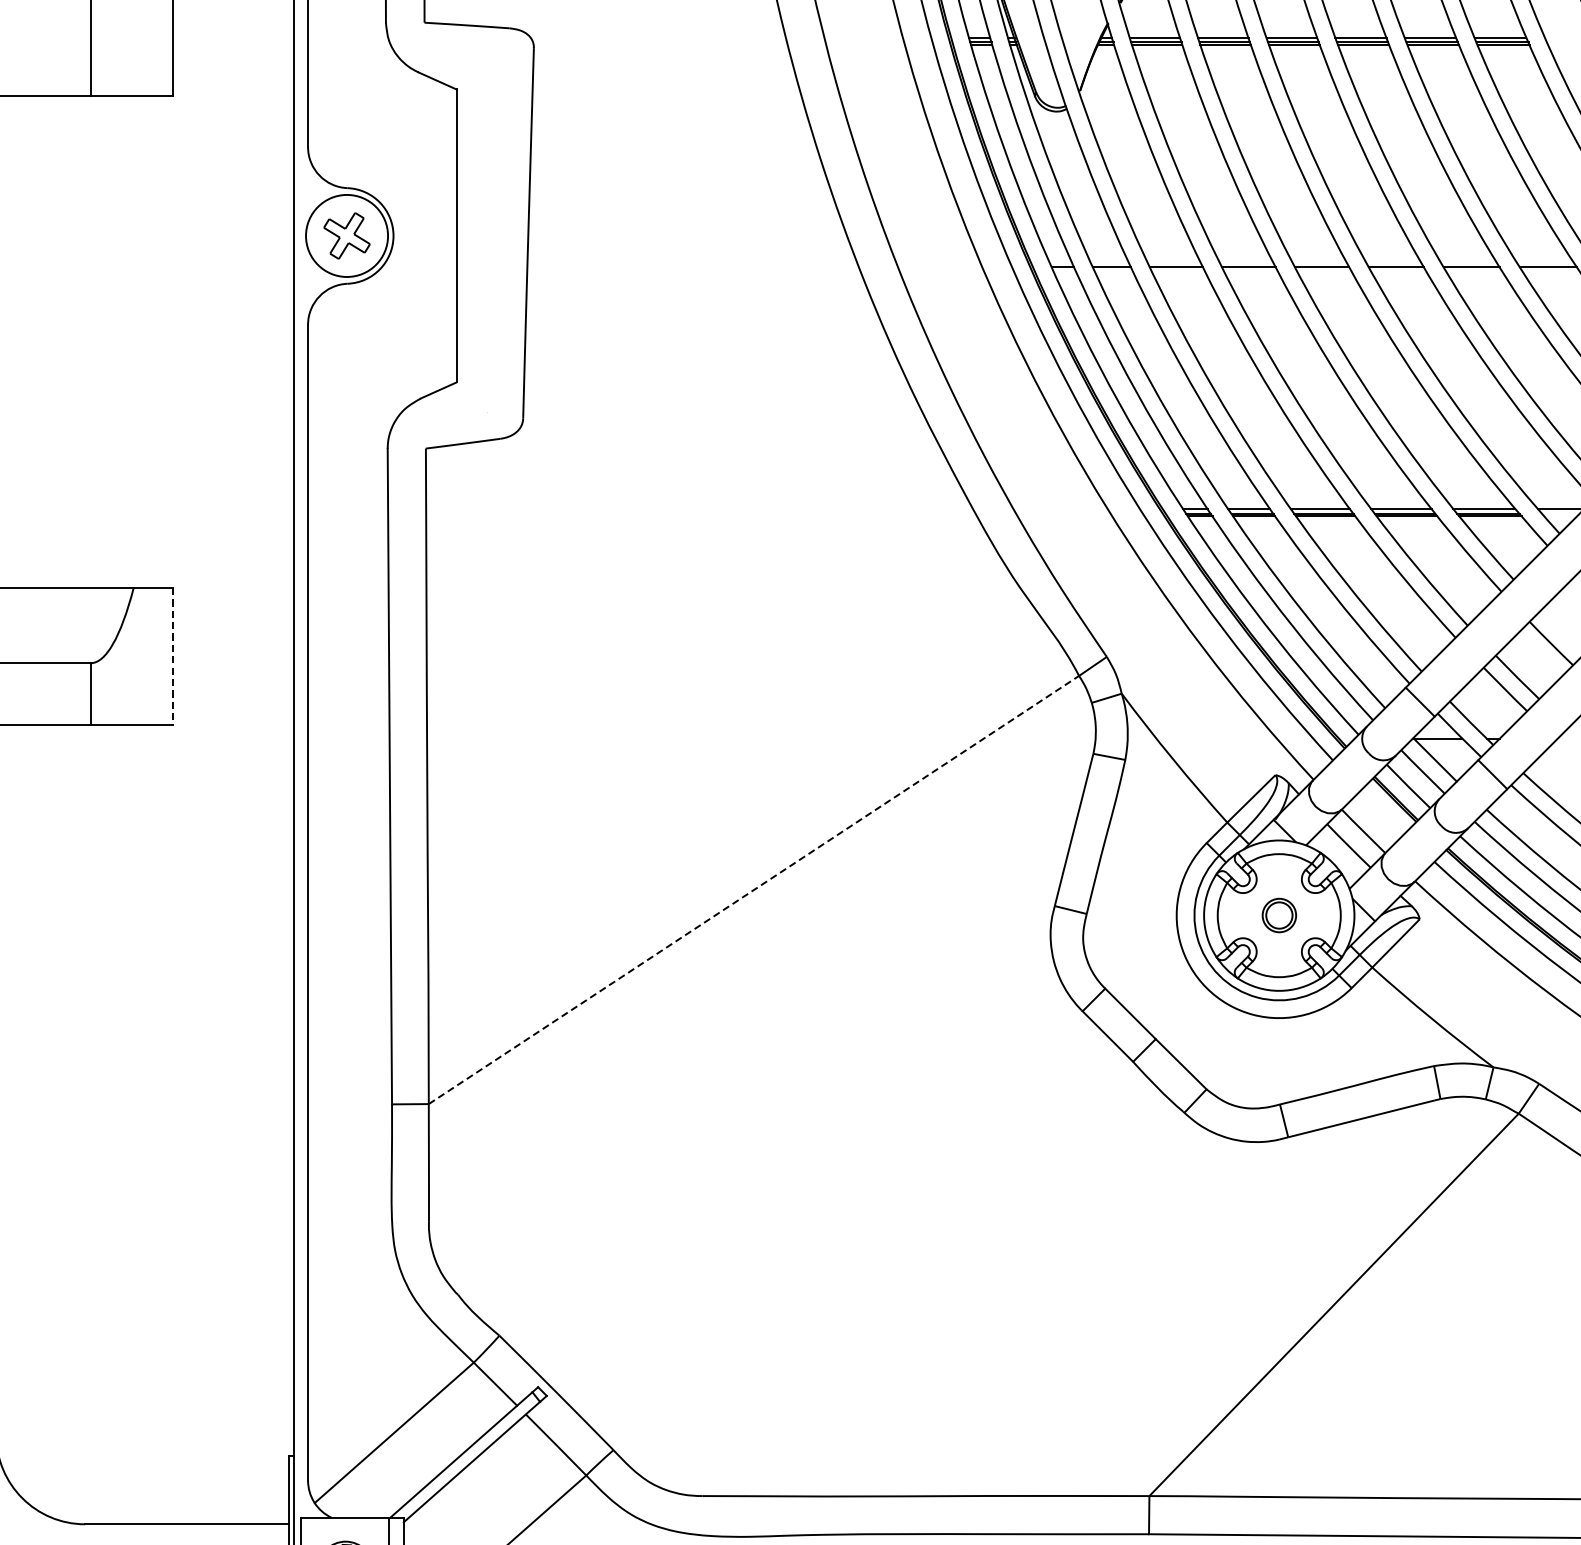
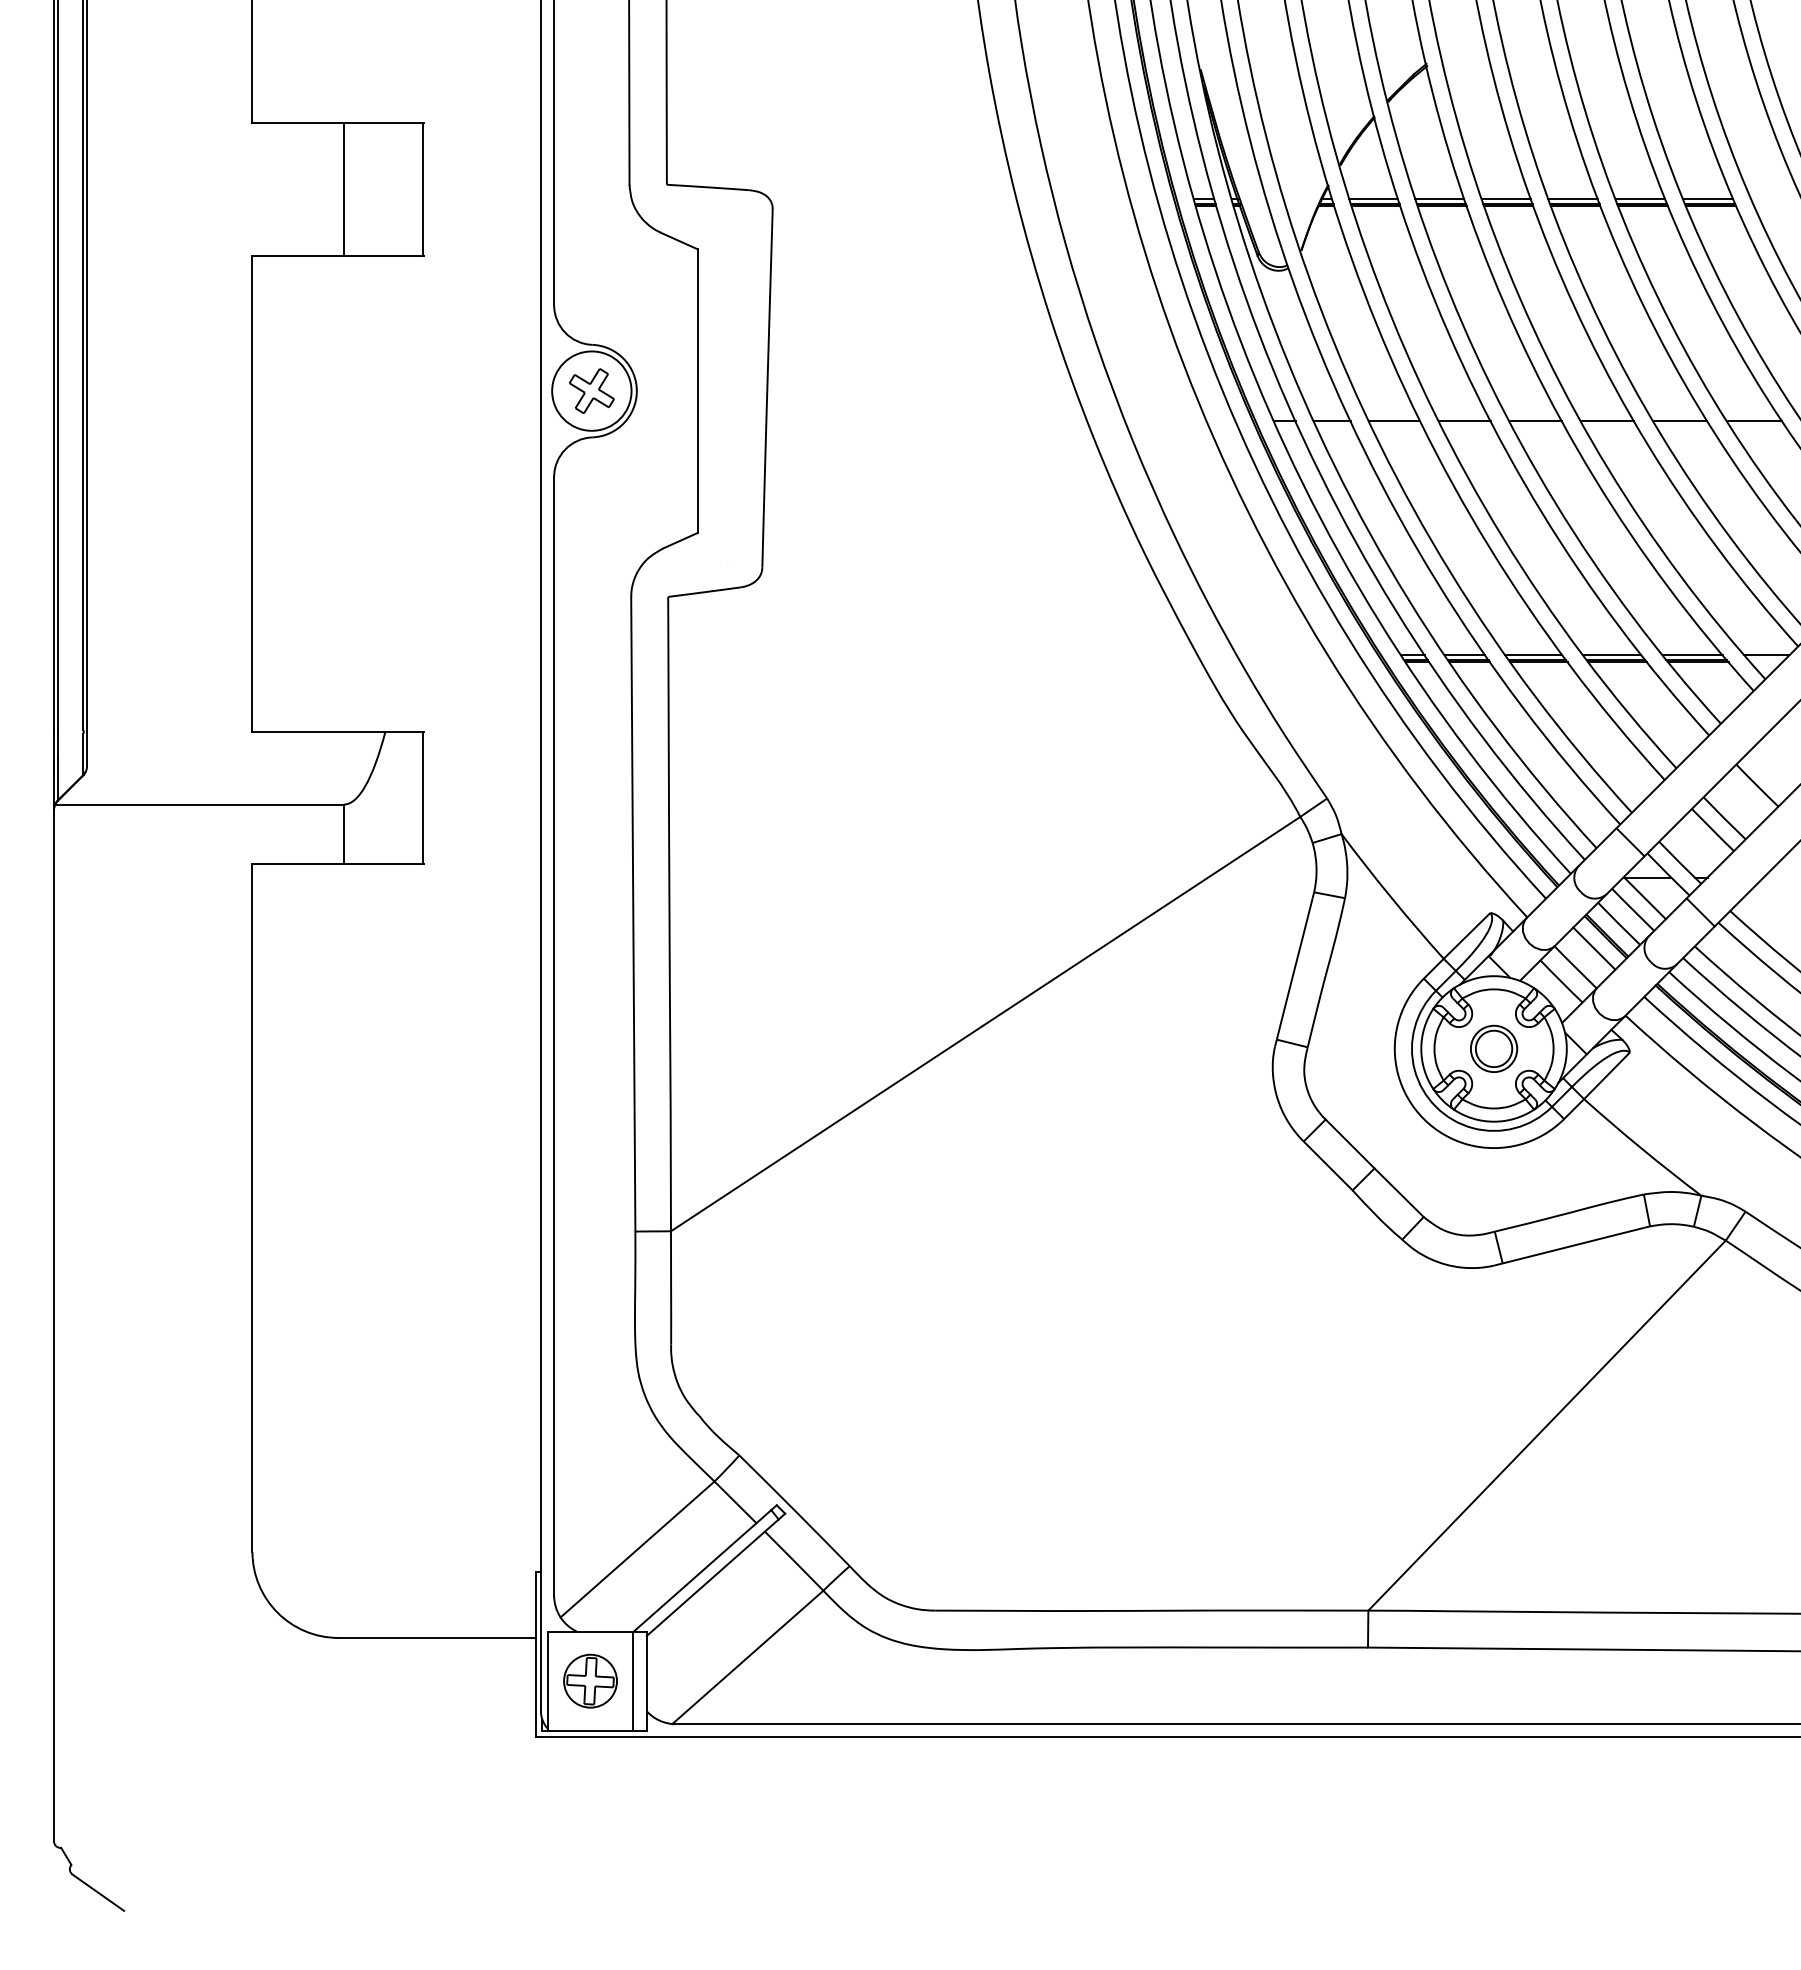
line: (173, 656) -> (423, 798), dashed -> solid
line: (1383, 811) -> (1594, 948), added
line: (753, 890) -> (985, 1024), dashed -> solid
part: (1279, 915) -> (1494, 1048), size x1.43

